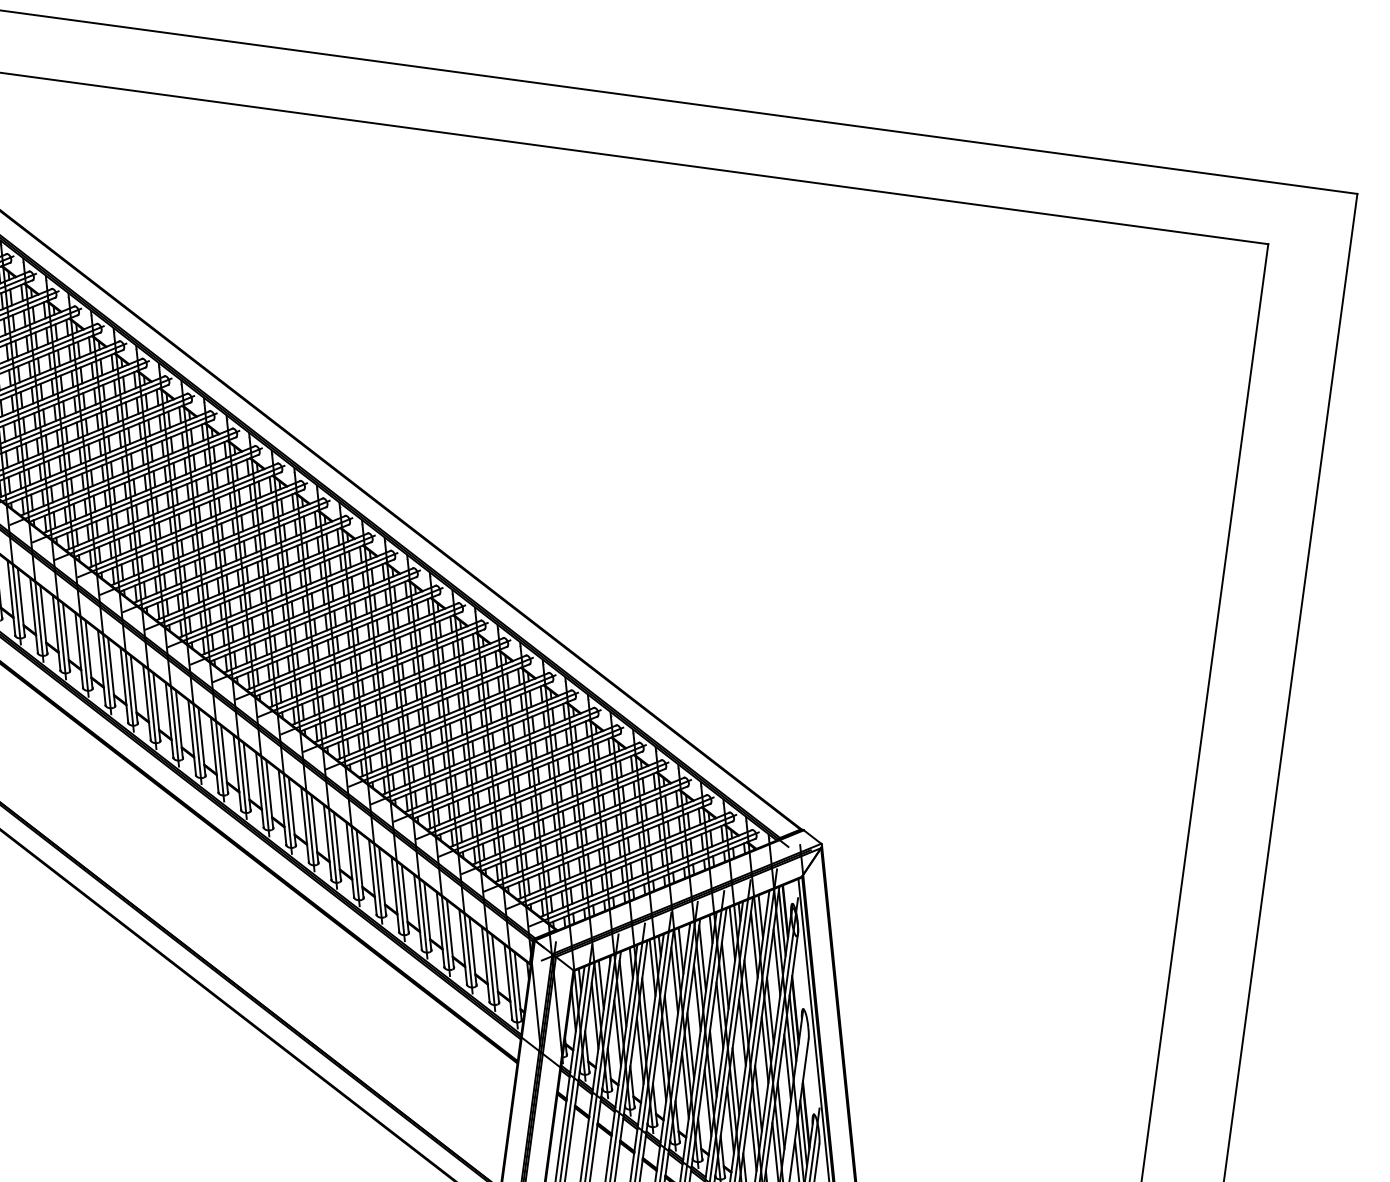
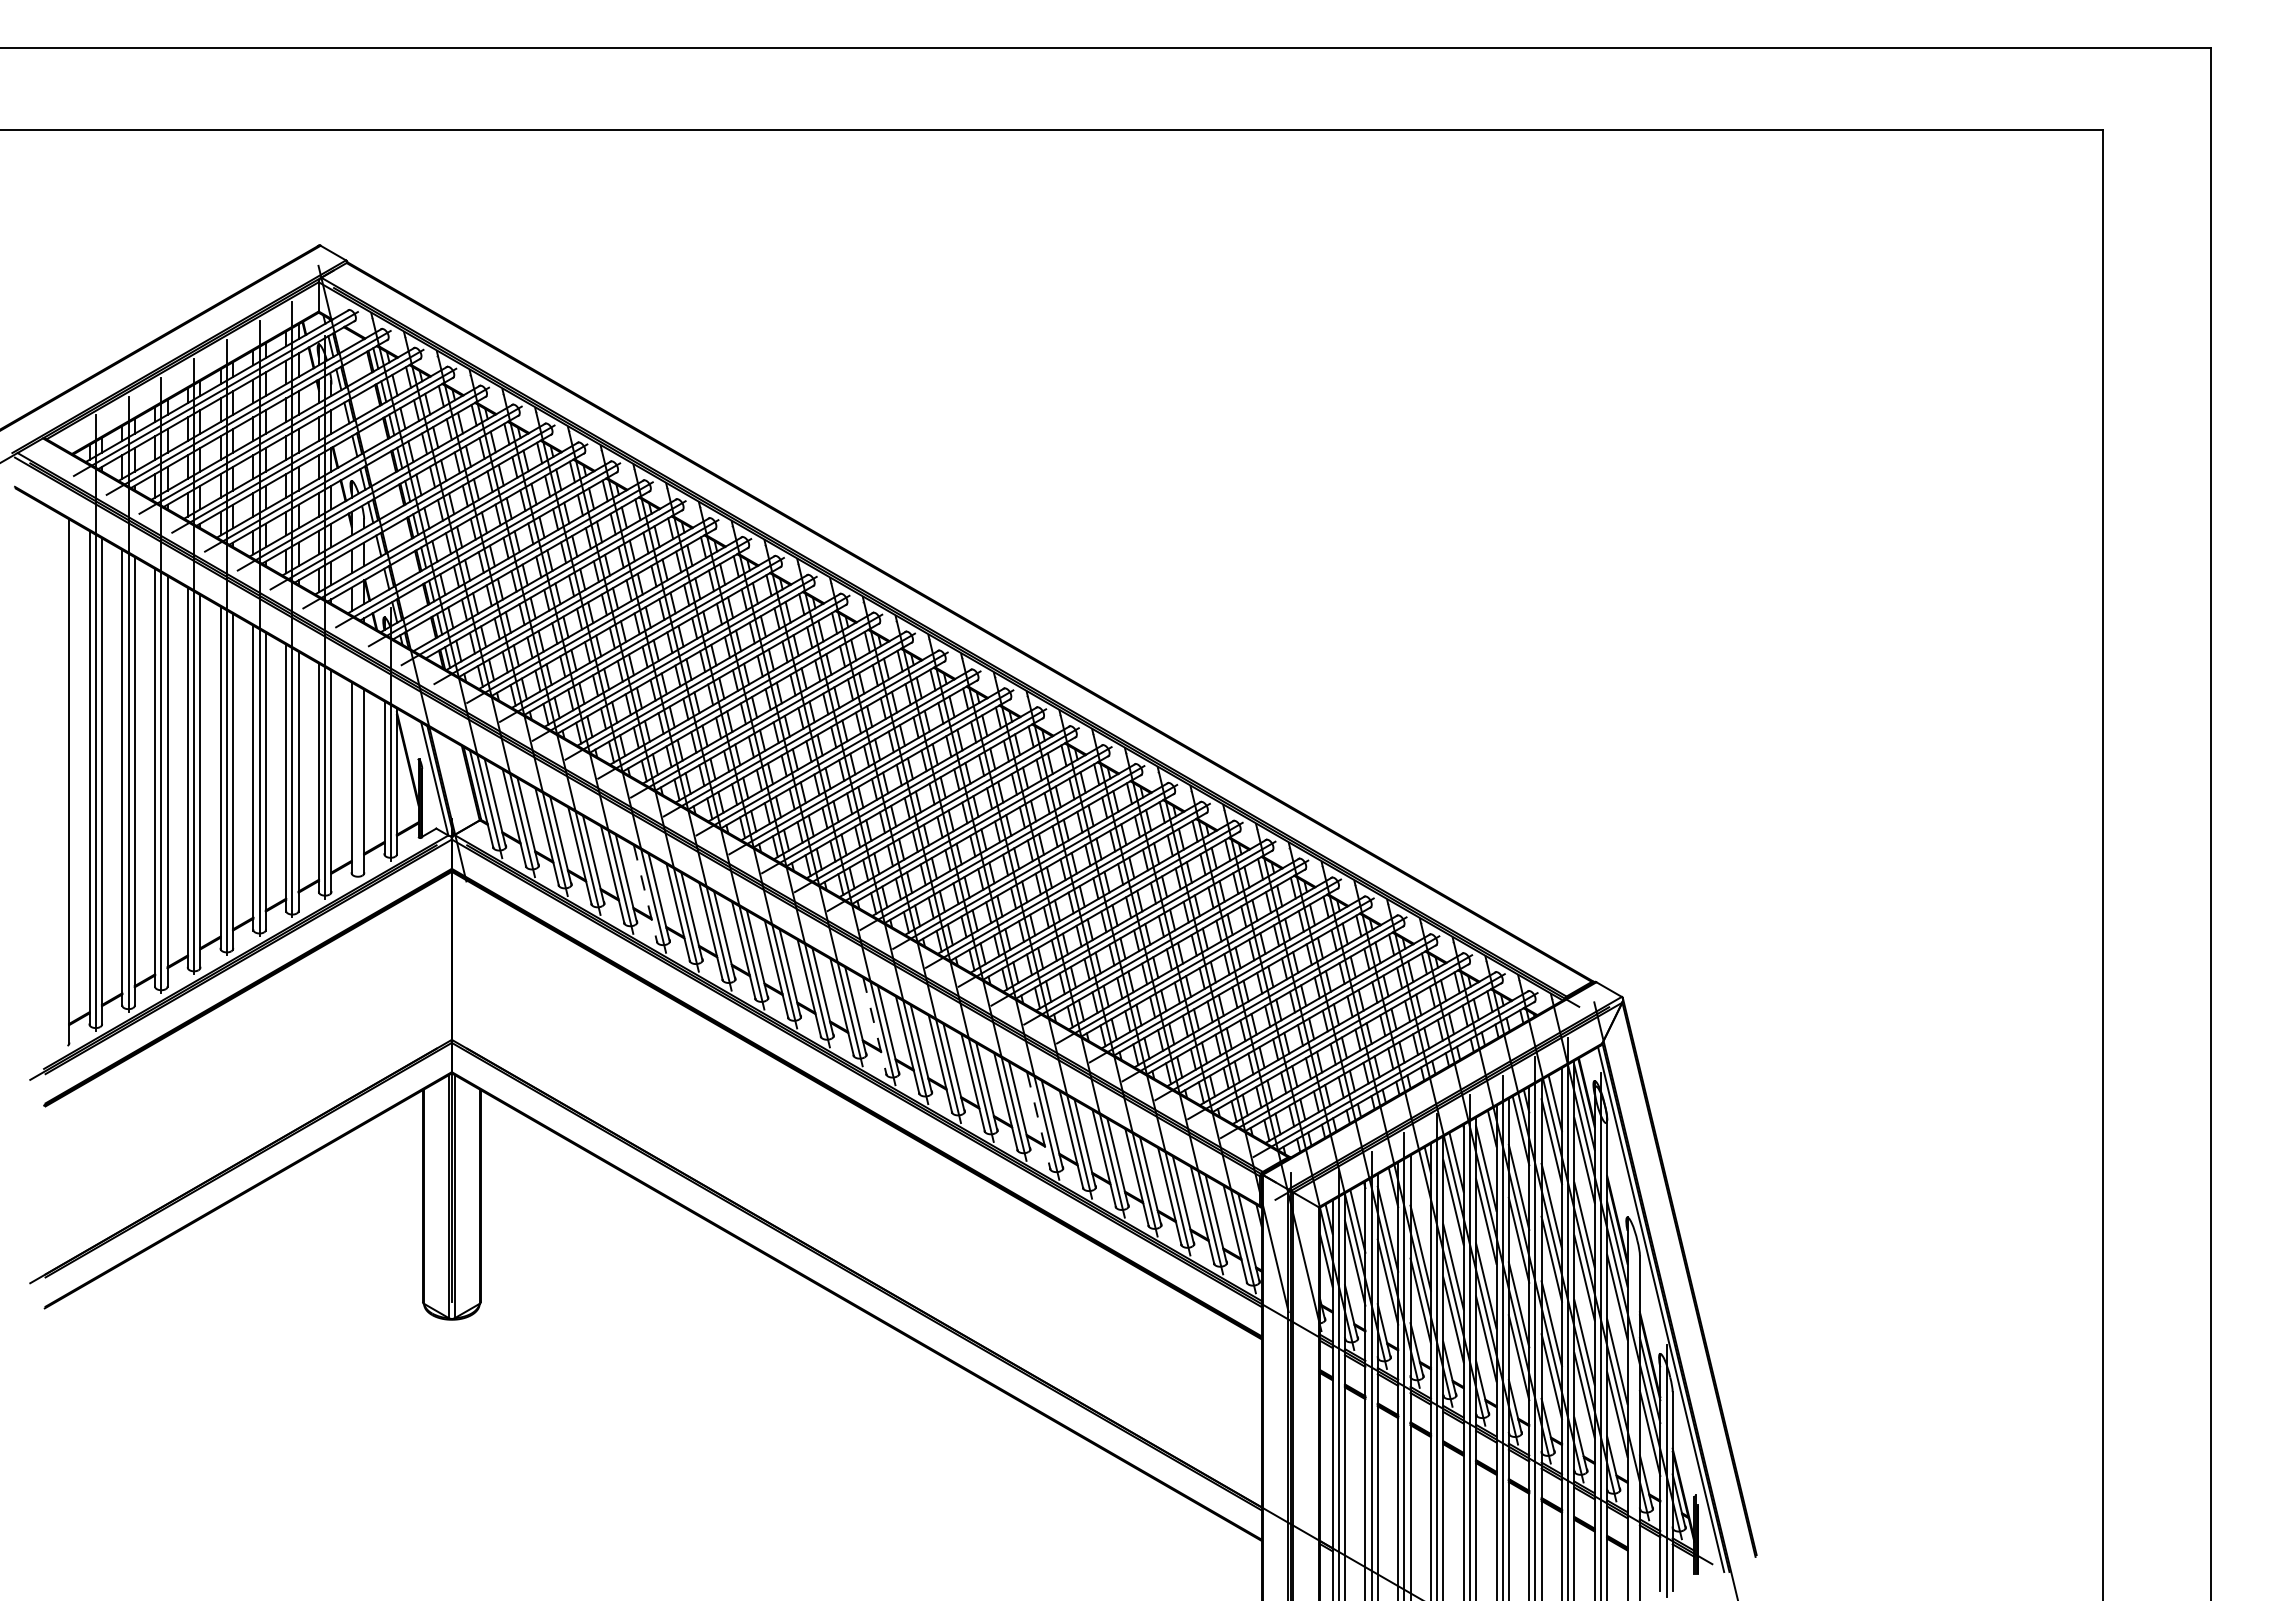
line: (101, 668) -> (645, 894), solid -> dashed
line: (260, 790) -> (875, 1026), solid -> dashed
line: (372, 877) -> (1038, 1121), solid -> dashed
line: (652, 967) -> (1421, 1189), removed

